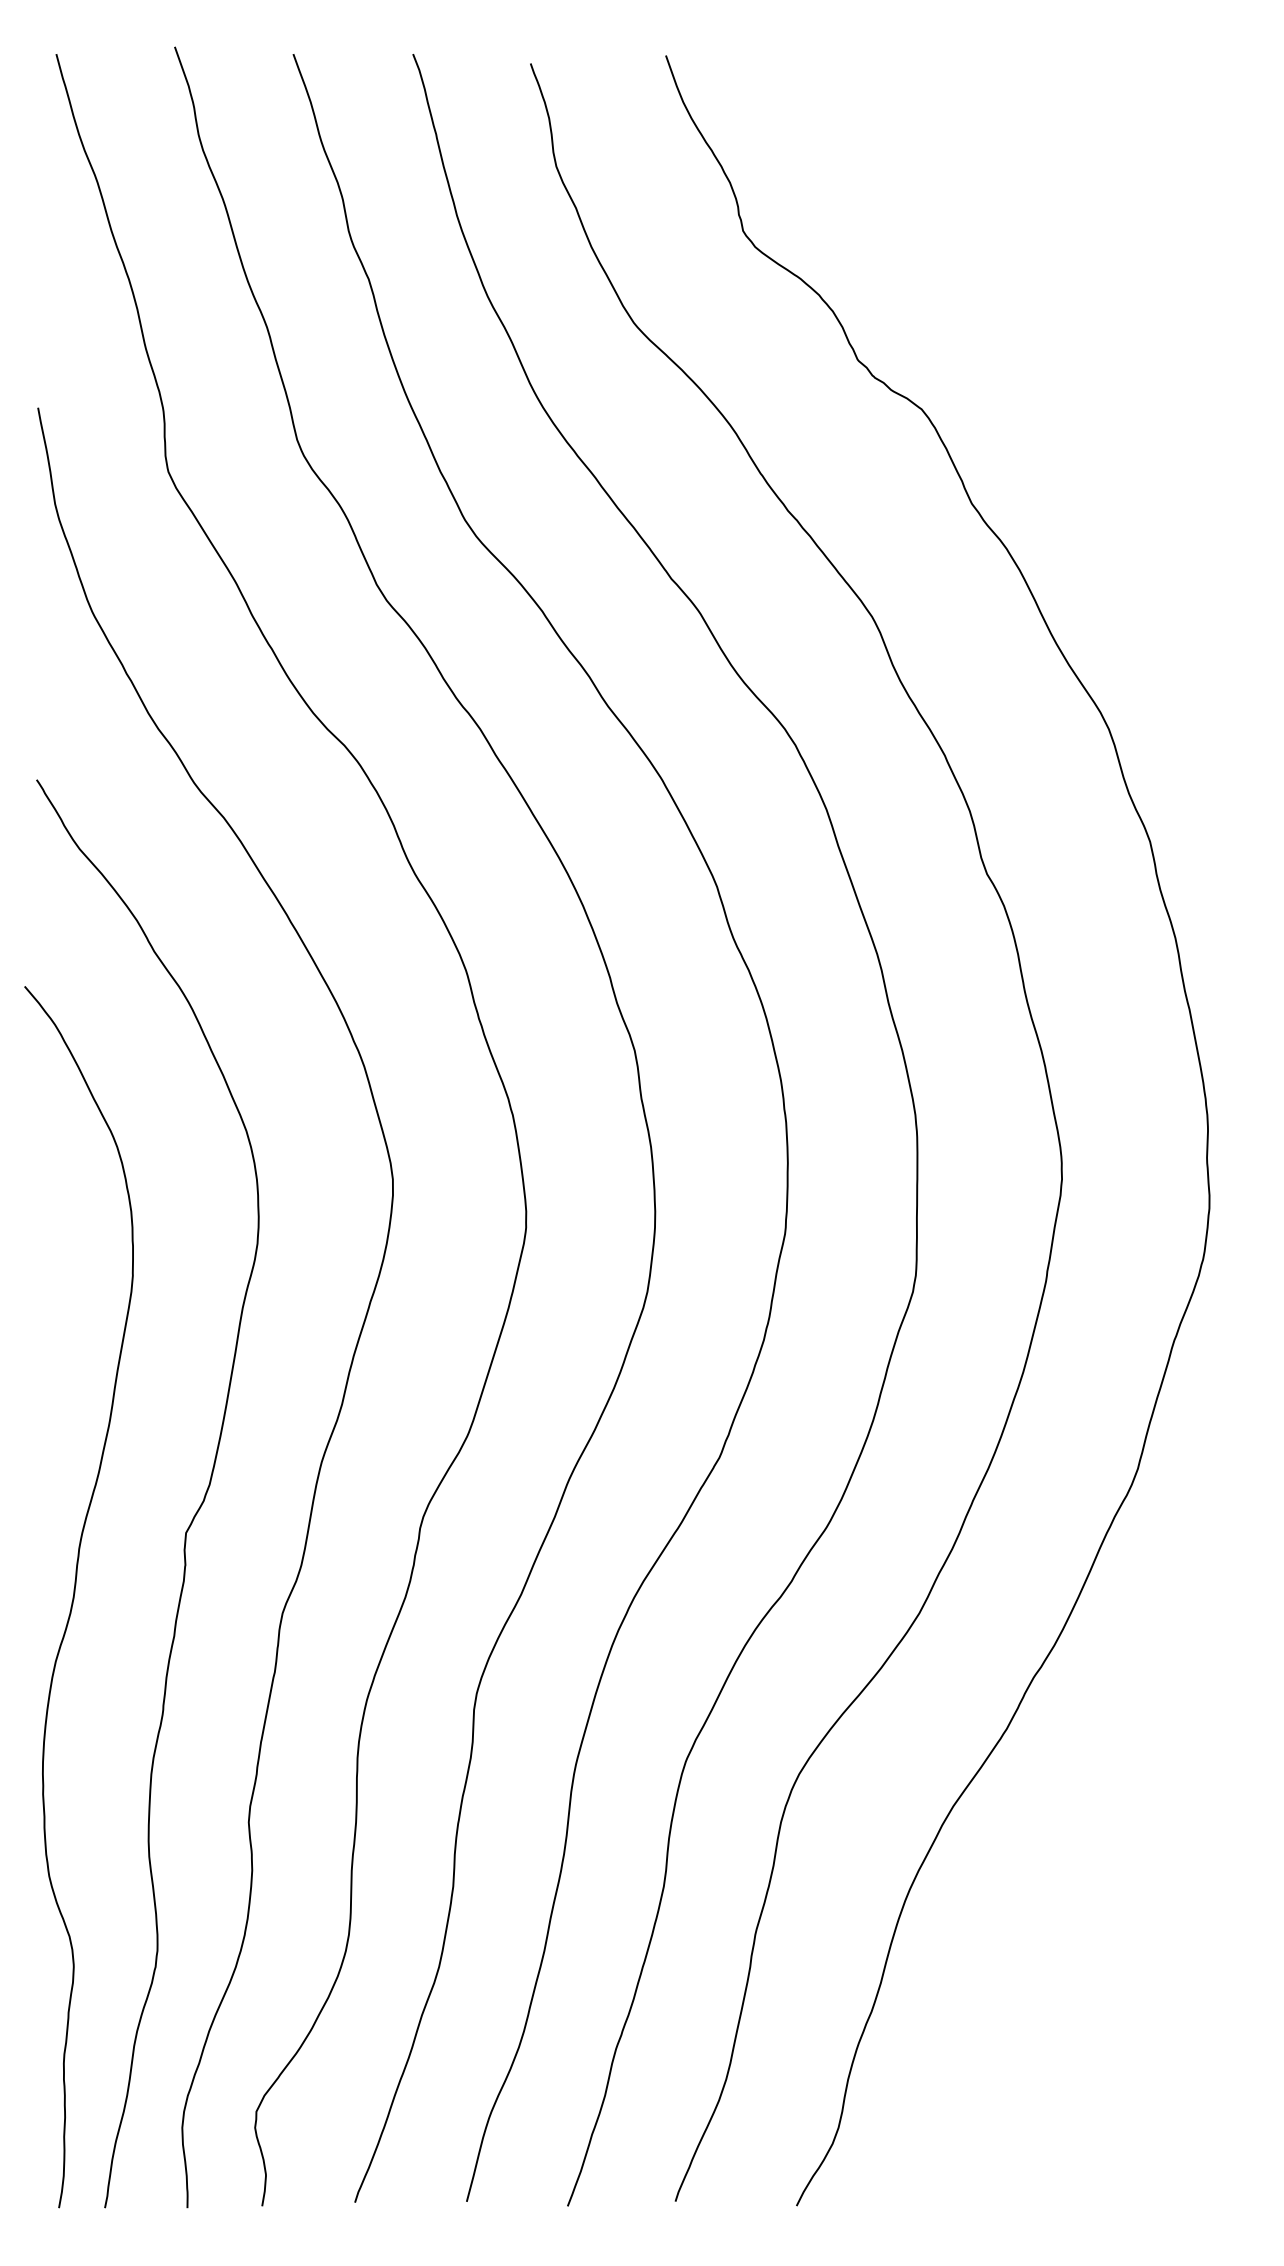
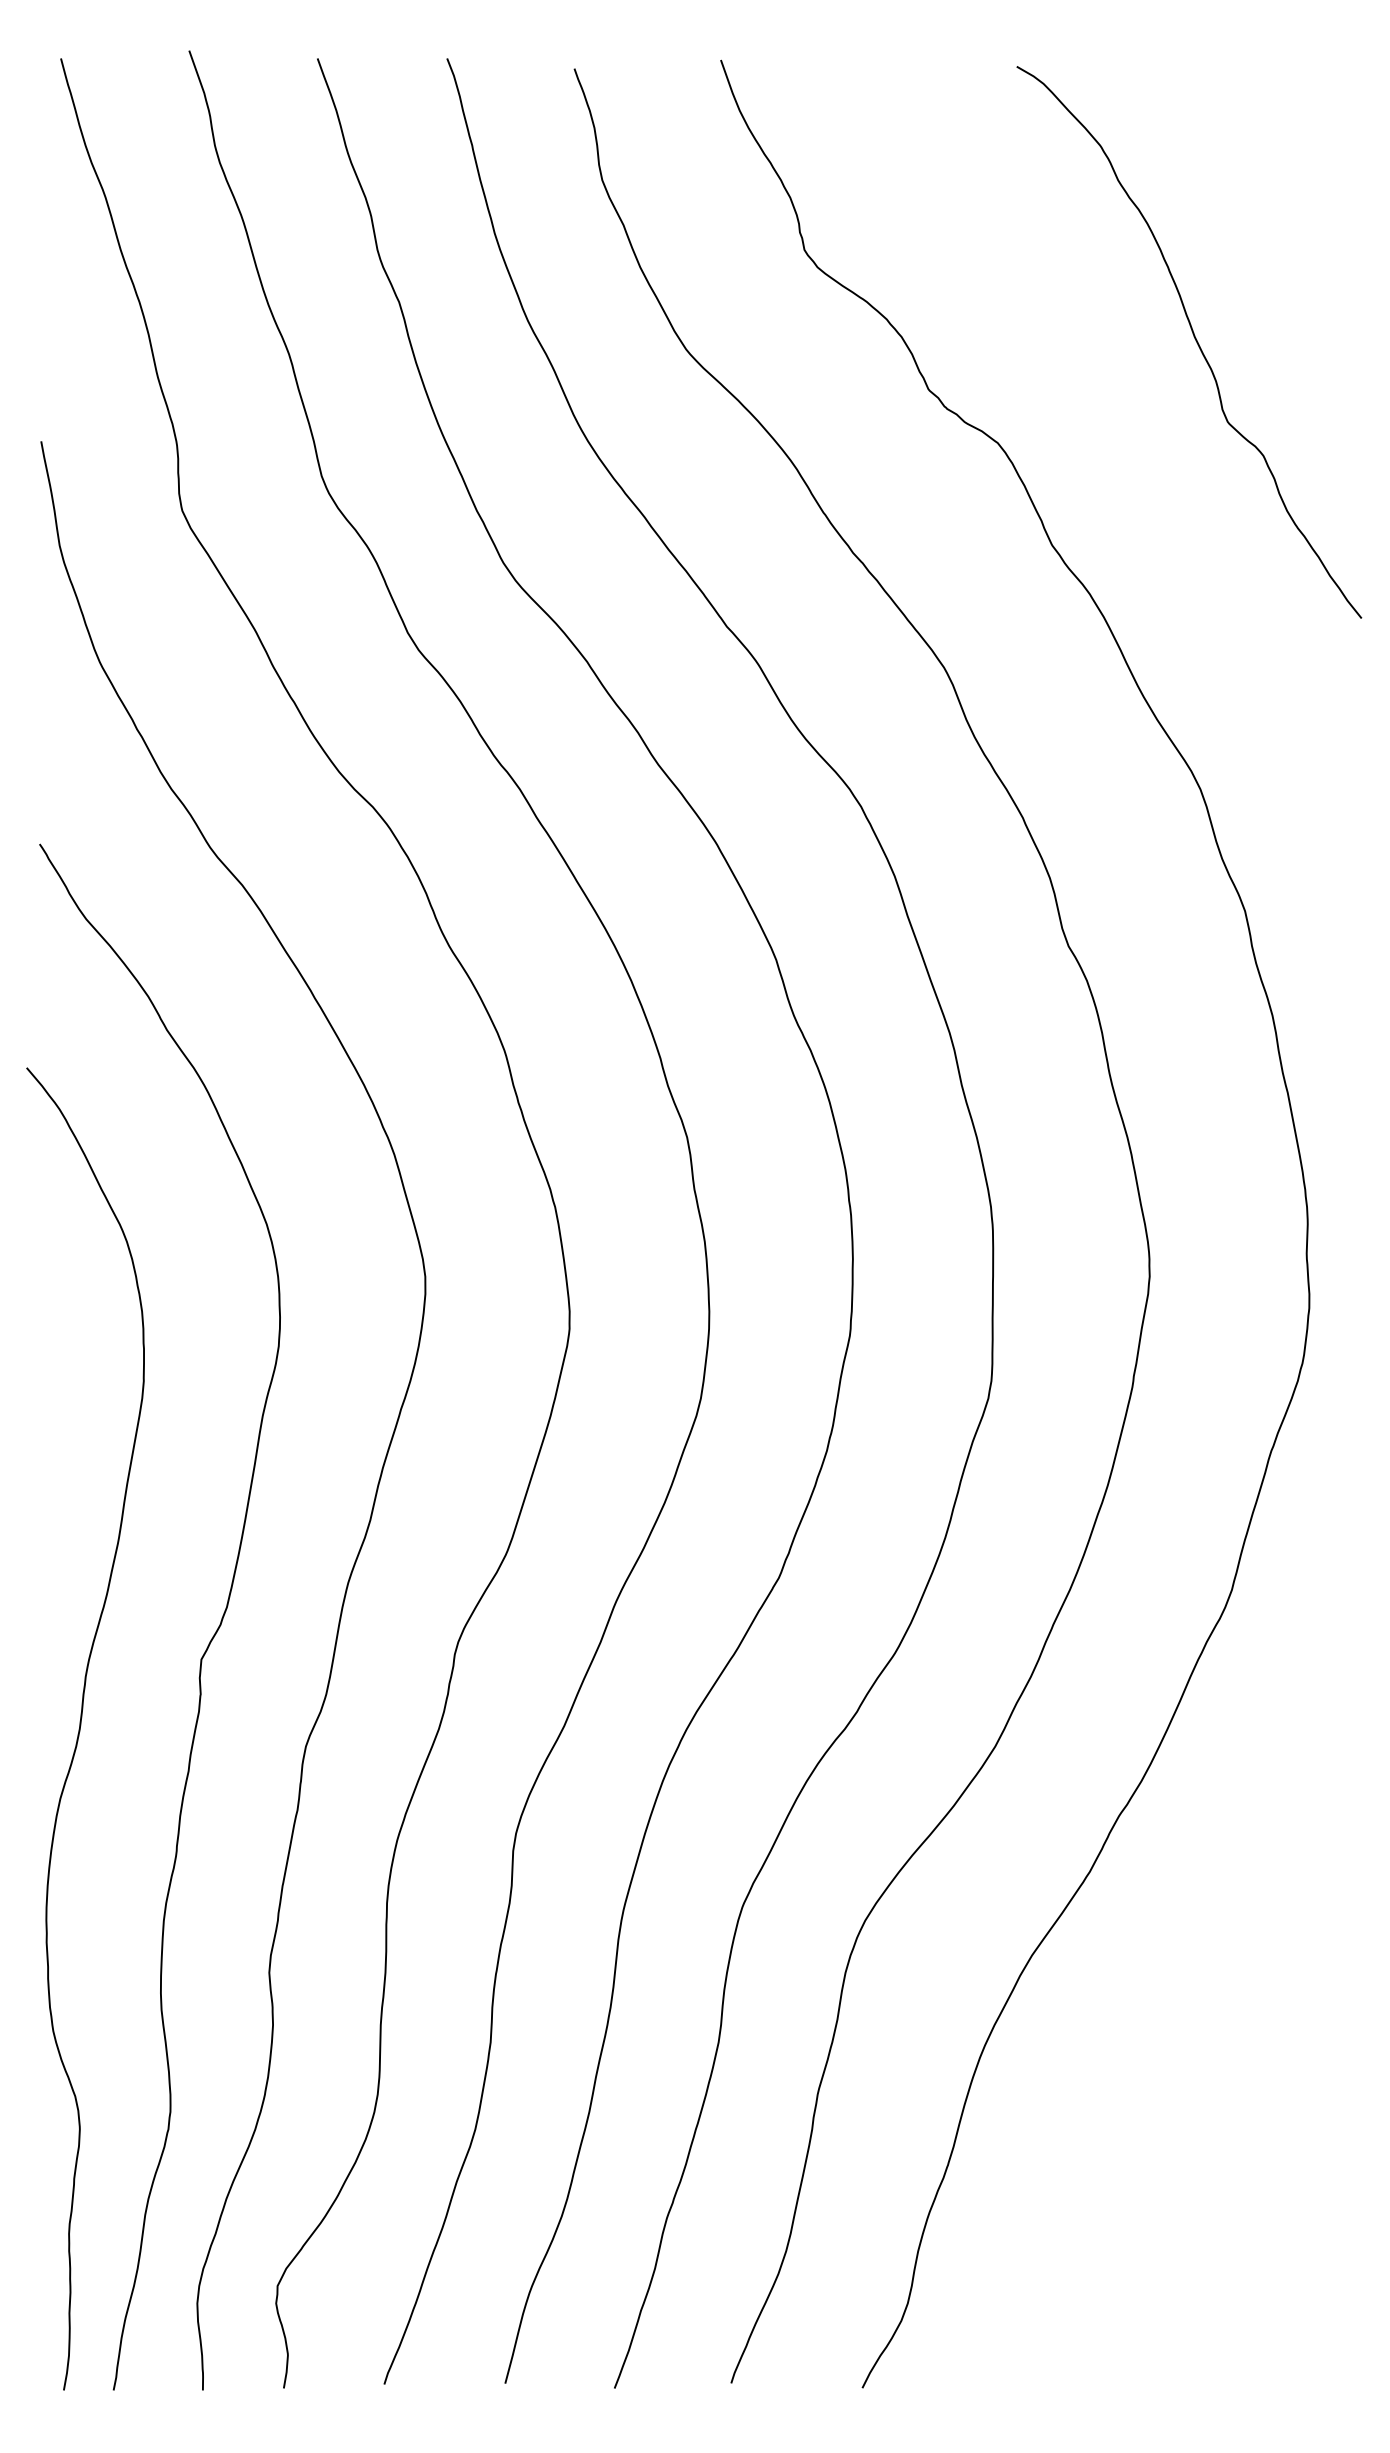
curve: (1104, 315) -> (1195, 341), added

